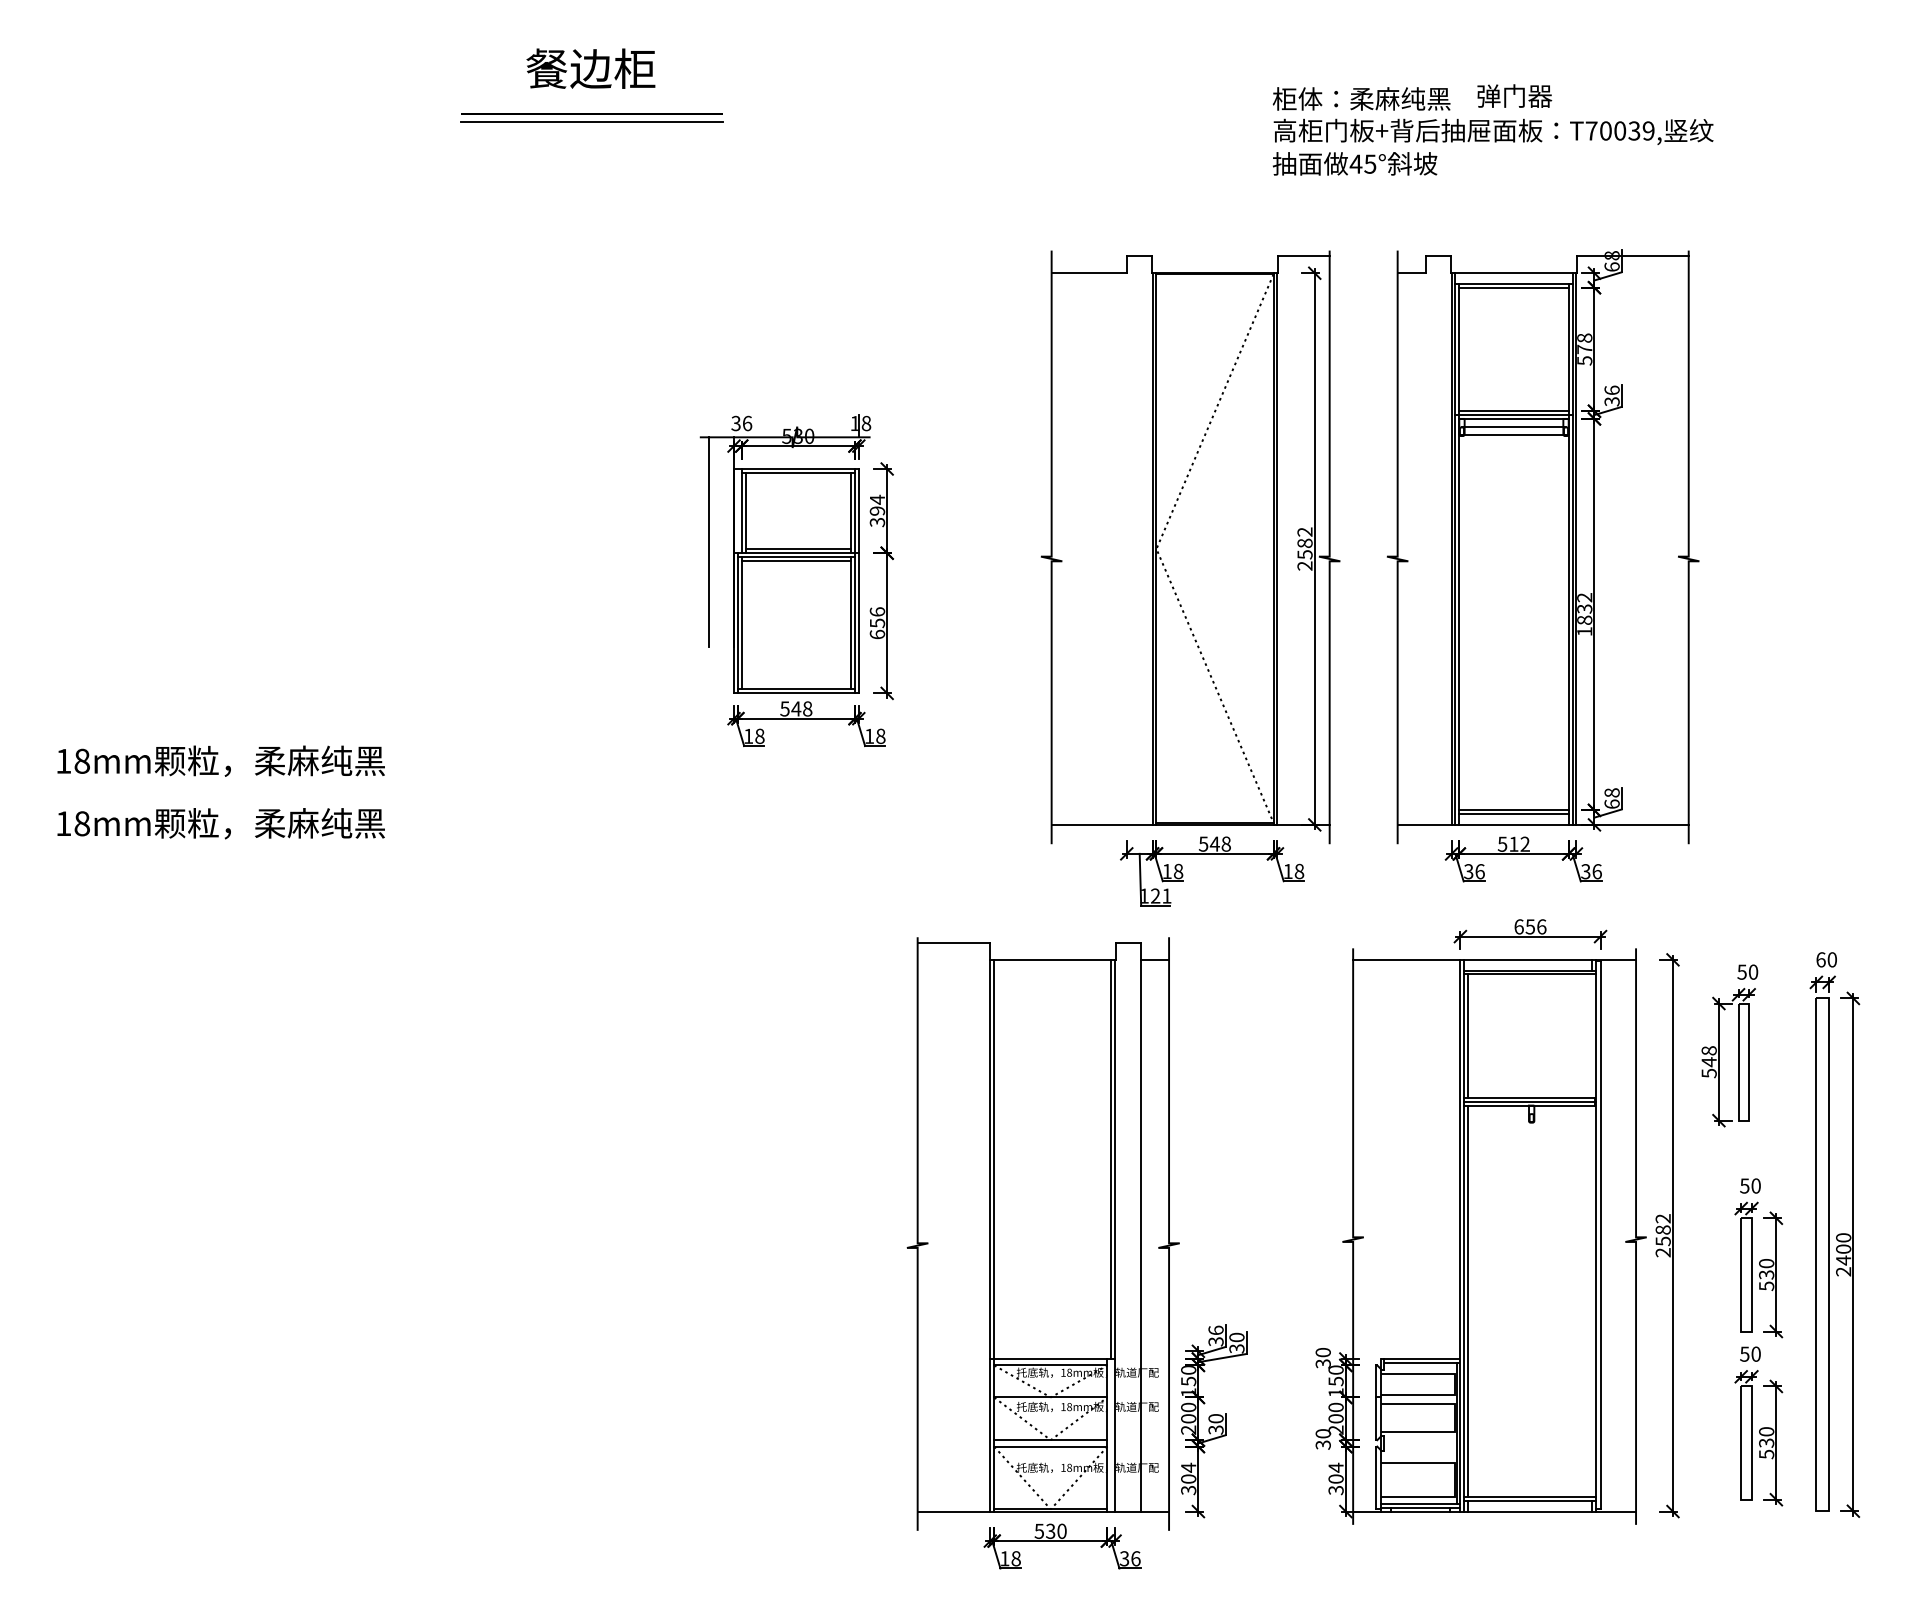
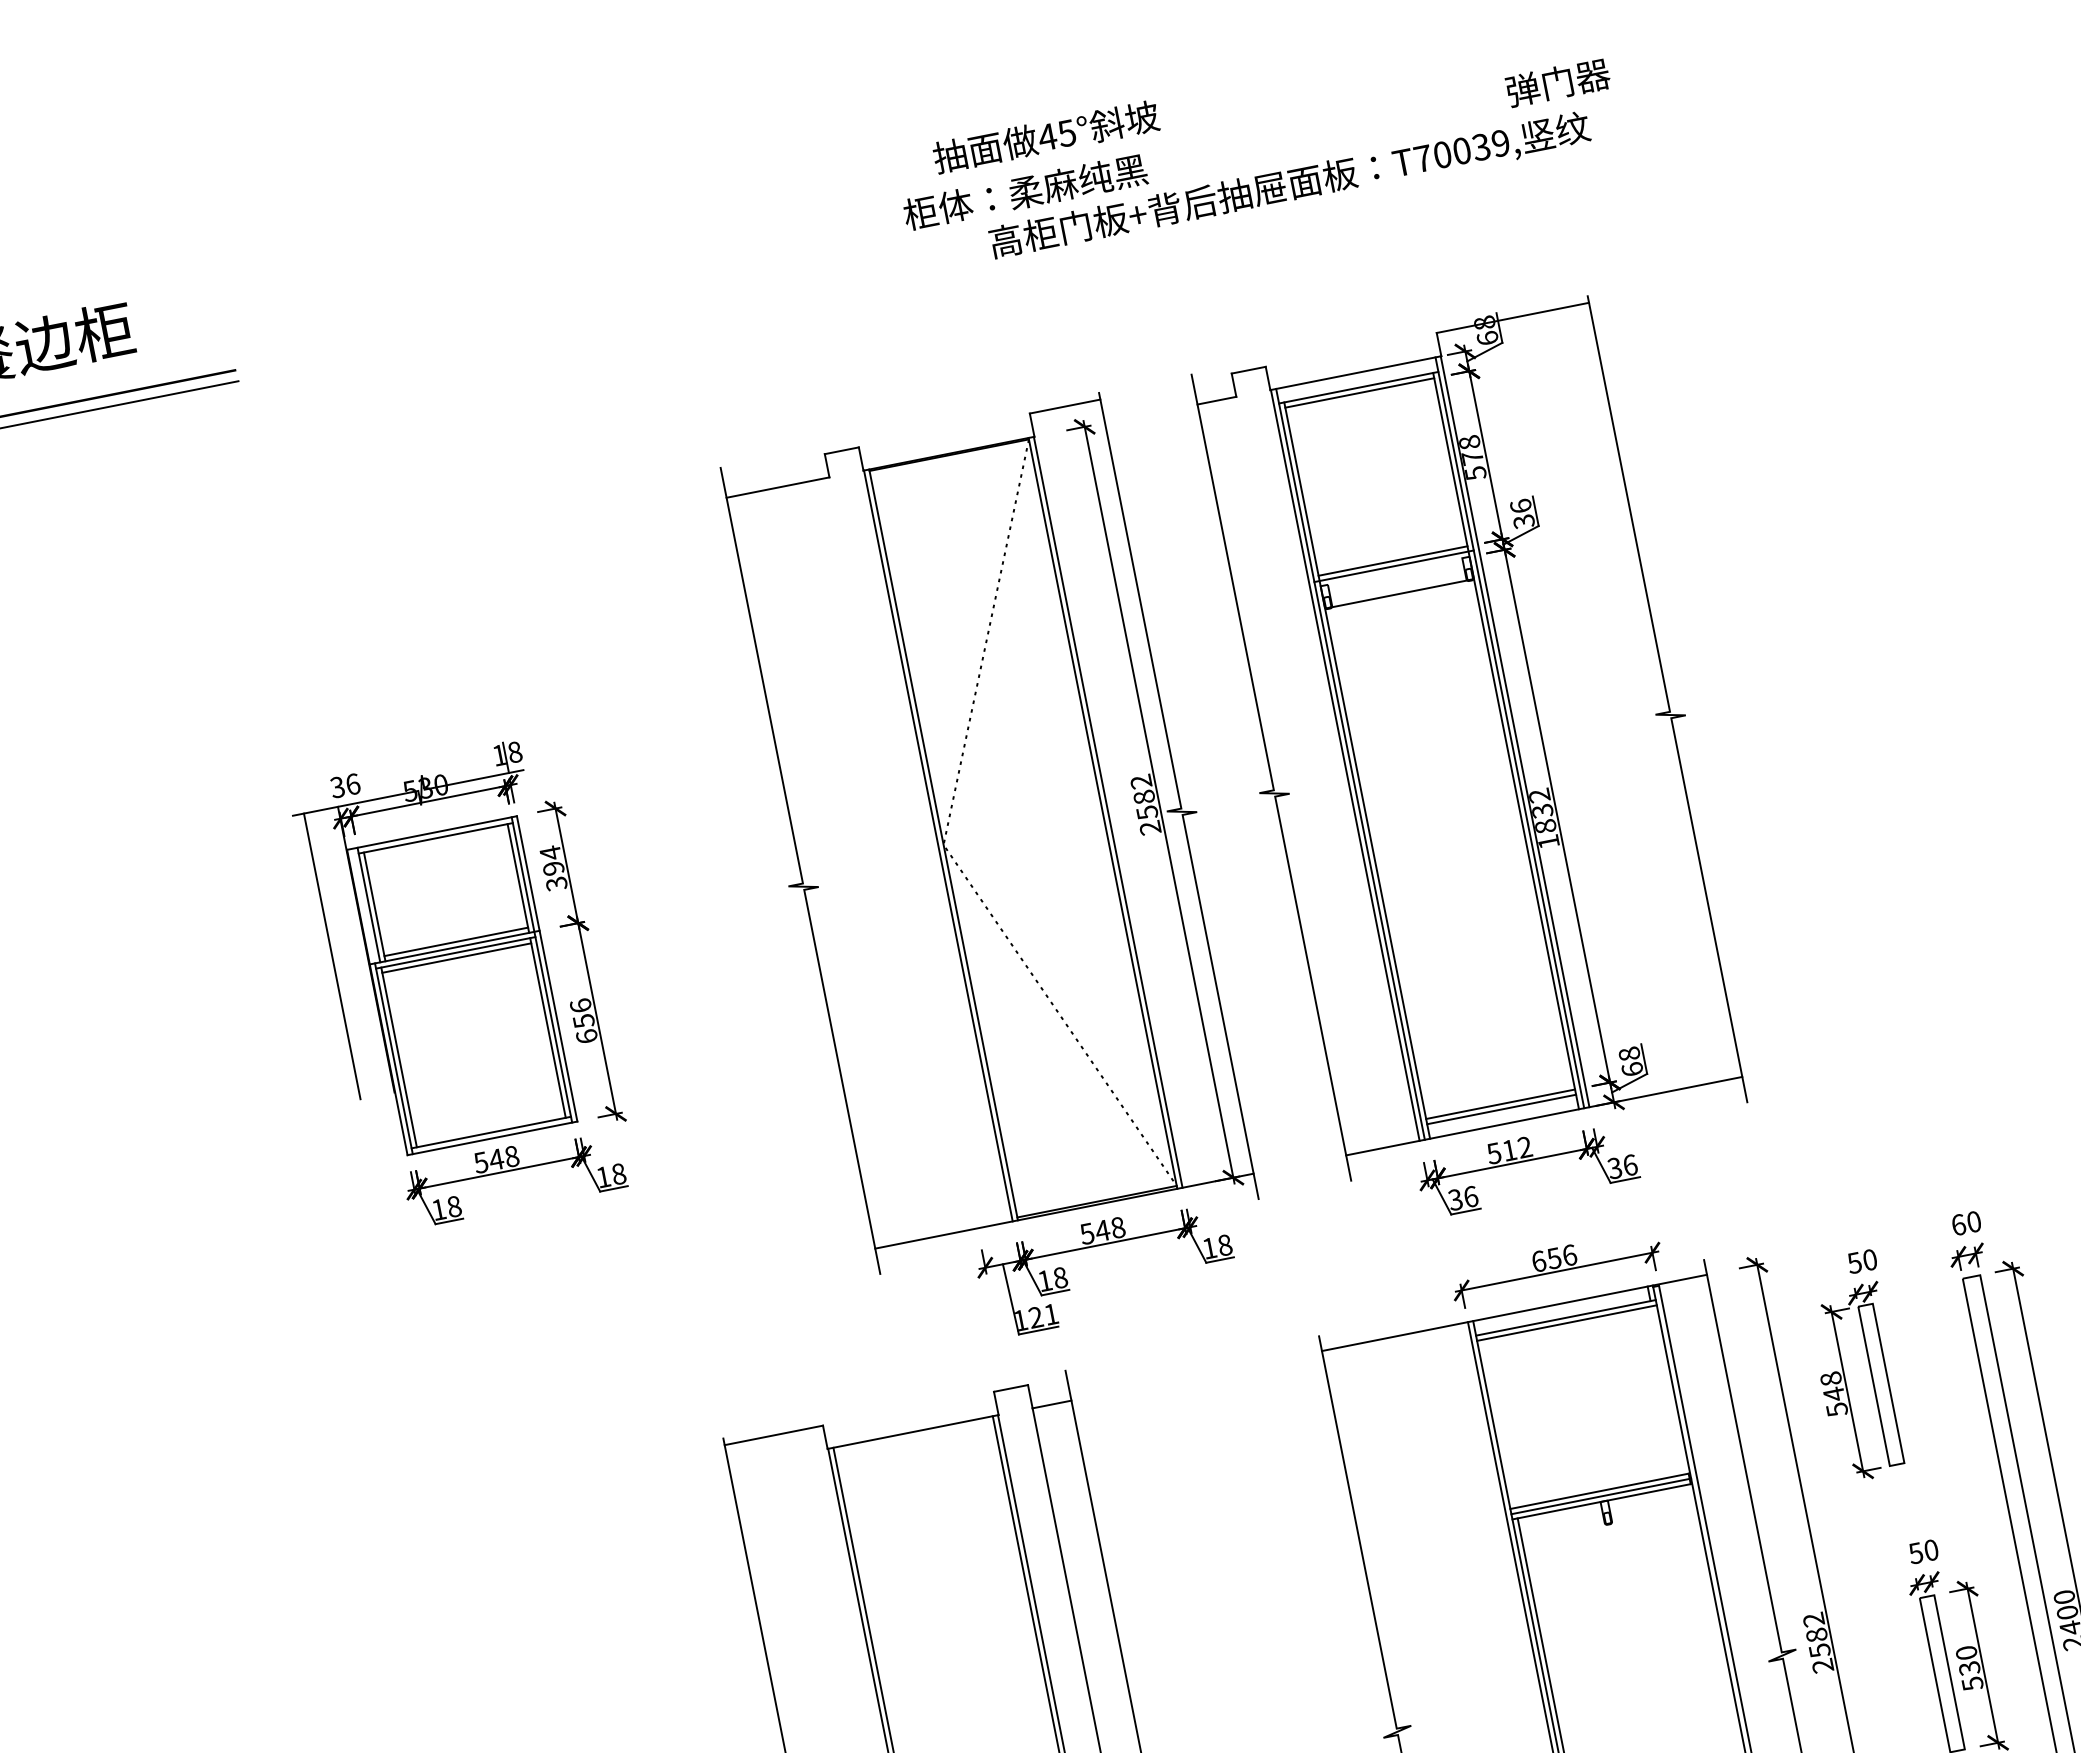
text: (1514, 95) -> (1557, 81), moved
text: (1361, 98) -> (1025, 191), moved
text: (1355, 163) -> (1046, 136), moved
line: (1513, 418) -> (1394, 571), removed
line: (1513, 427) -> (1396, 583), removed
line: (1468, 1035) -> (1499, 1422), removed

